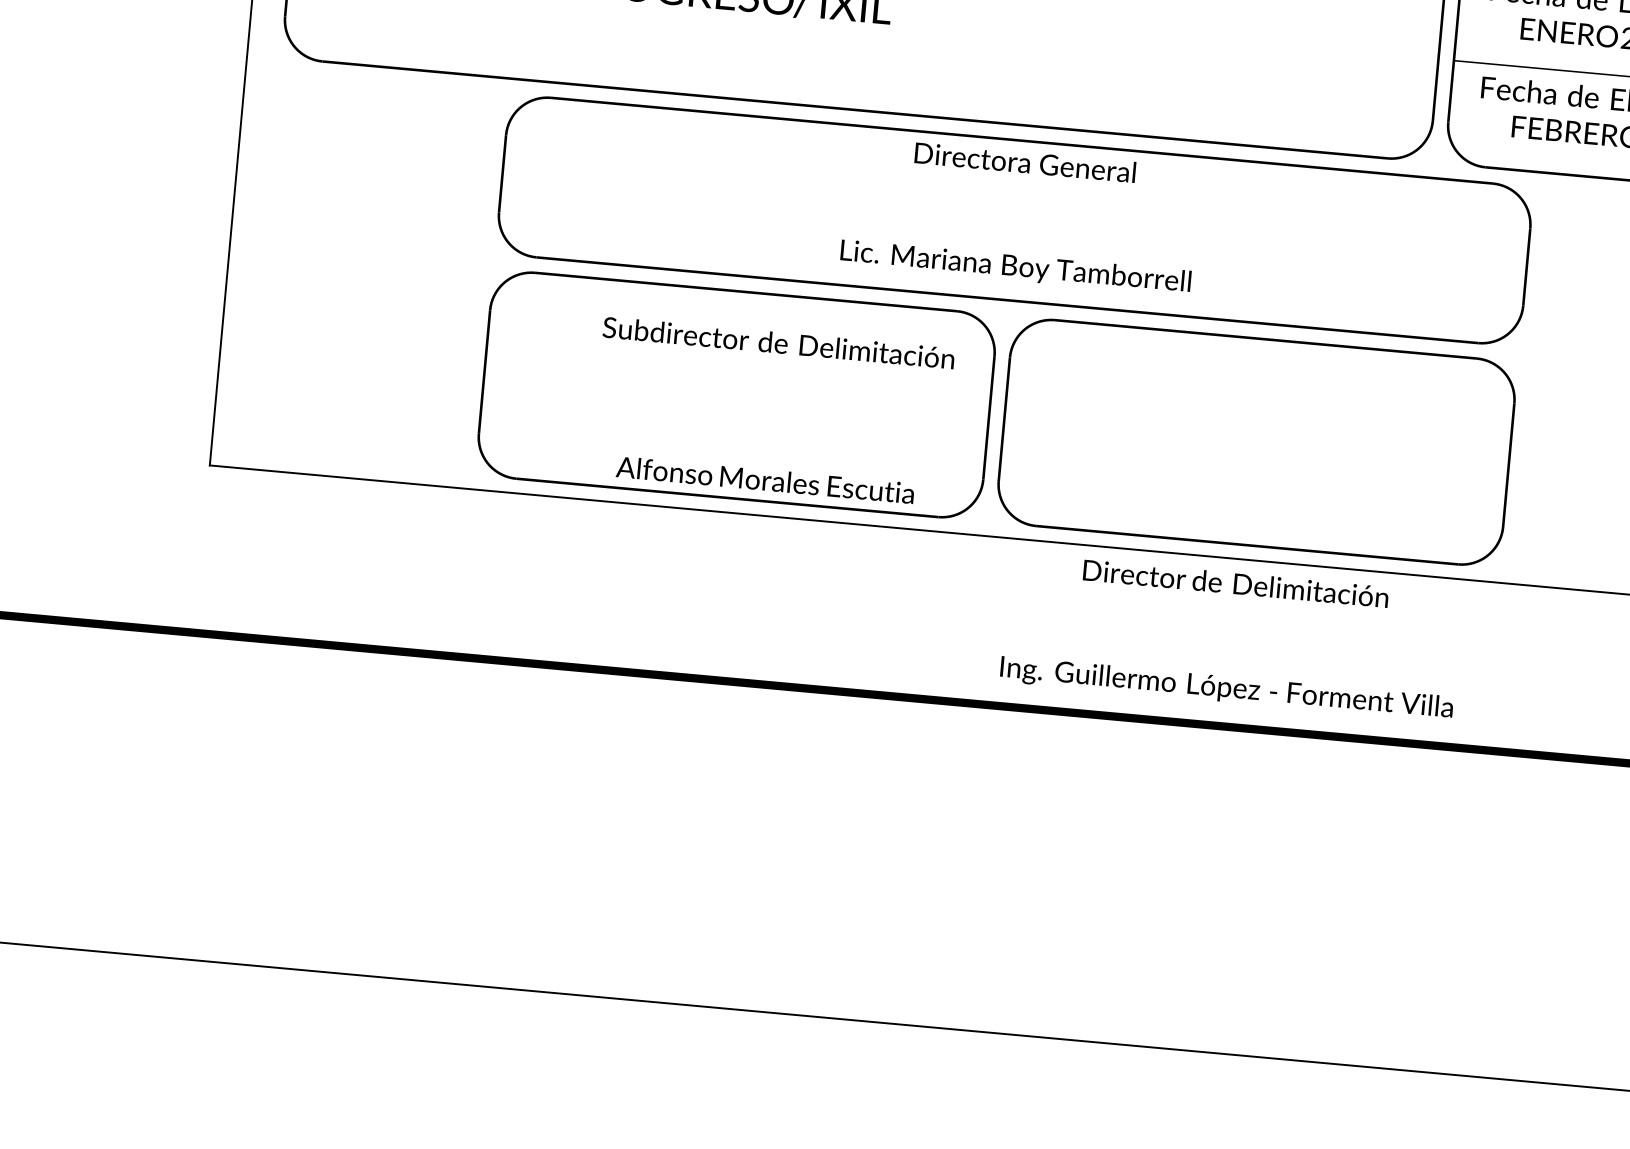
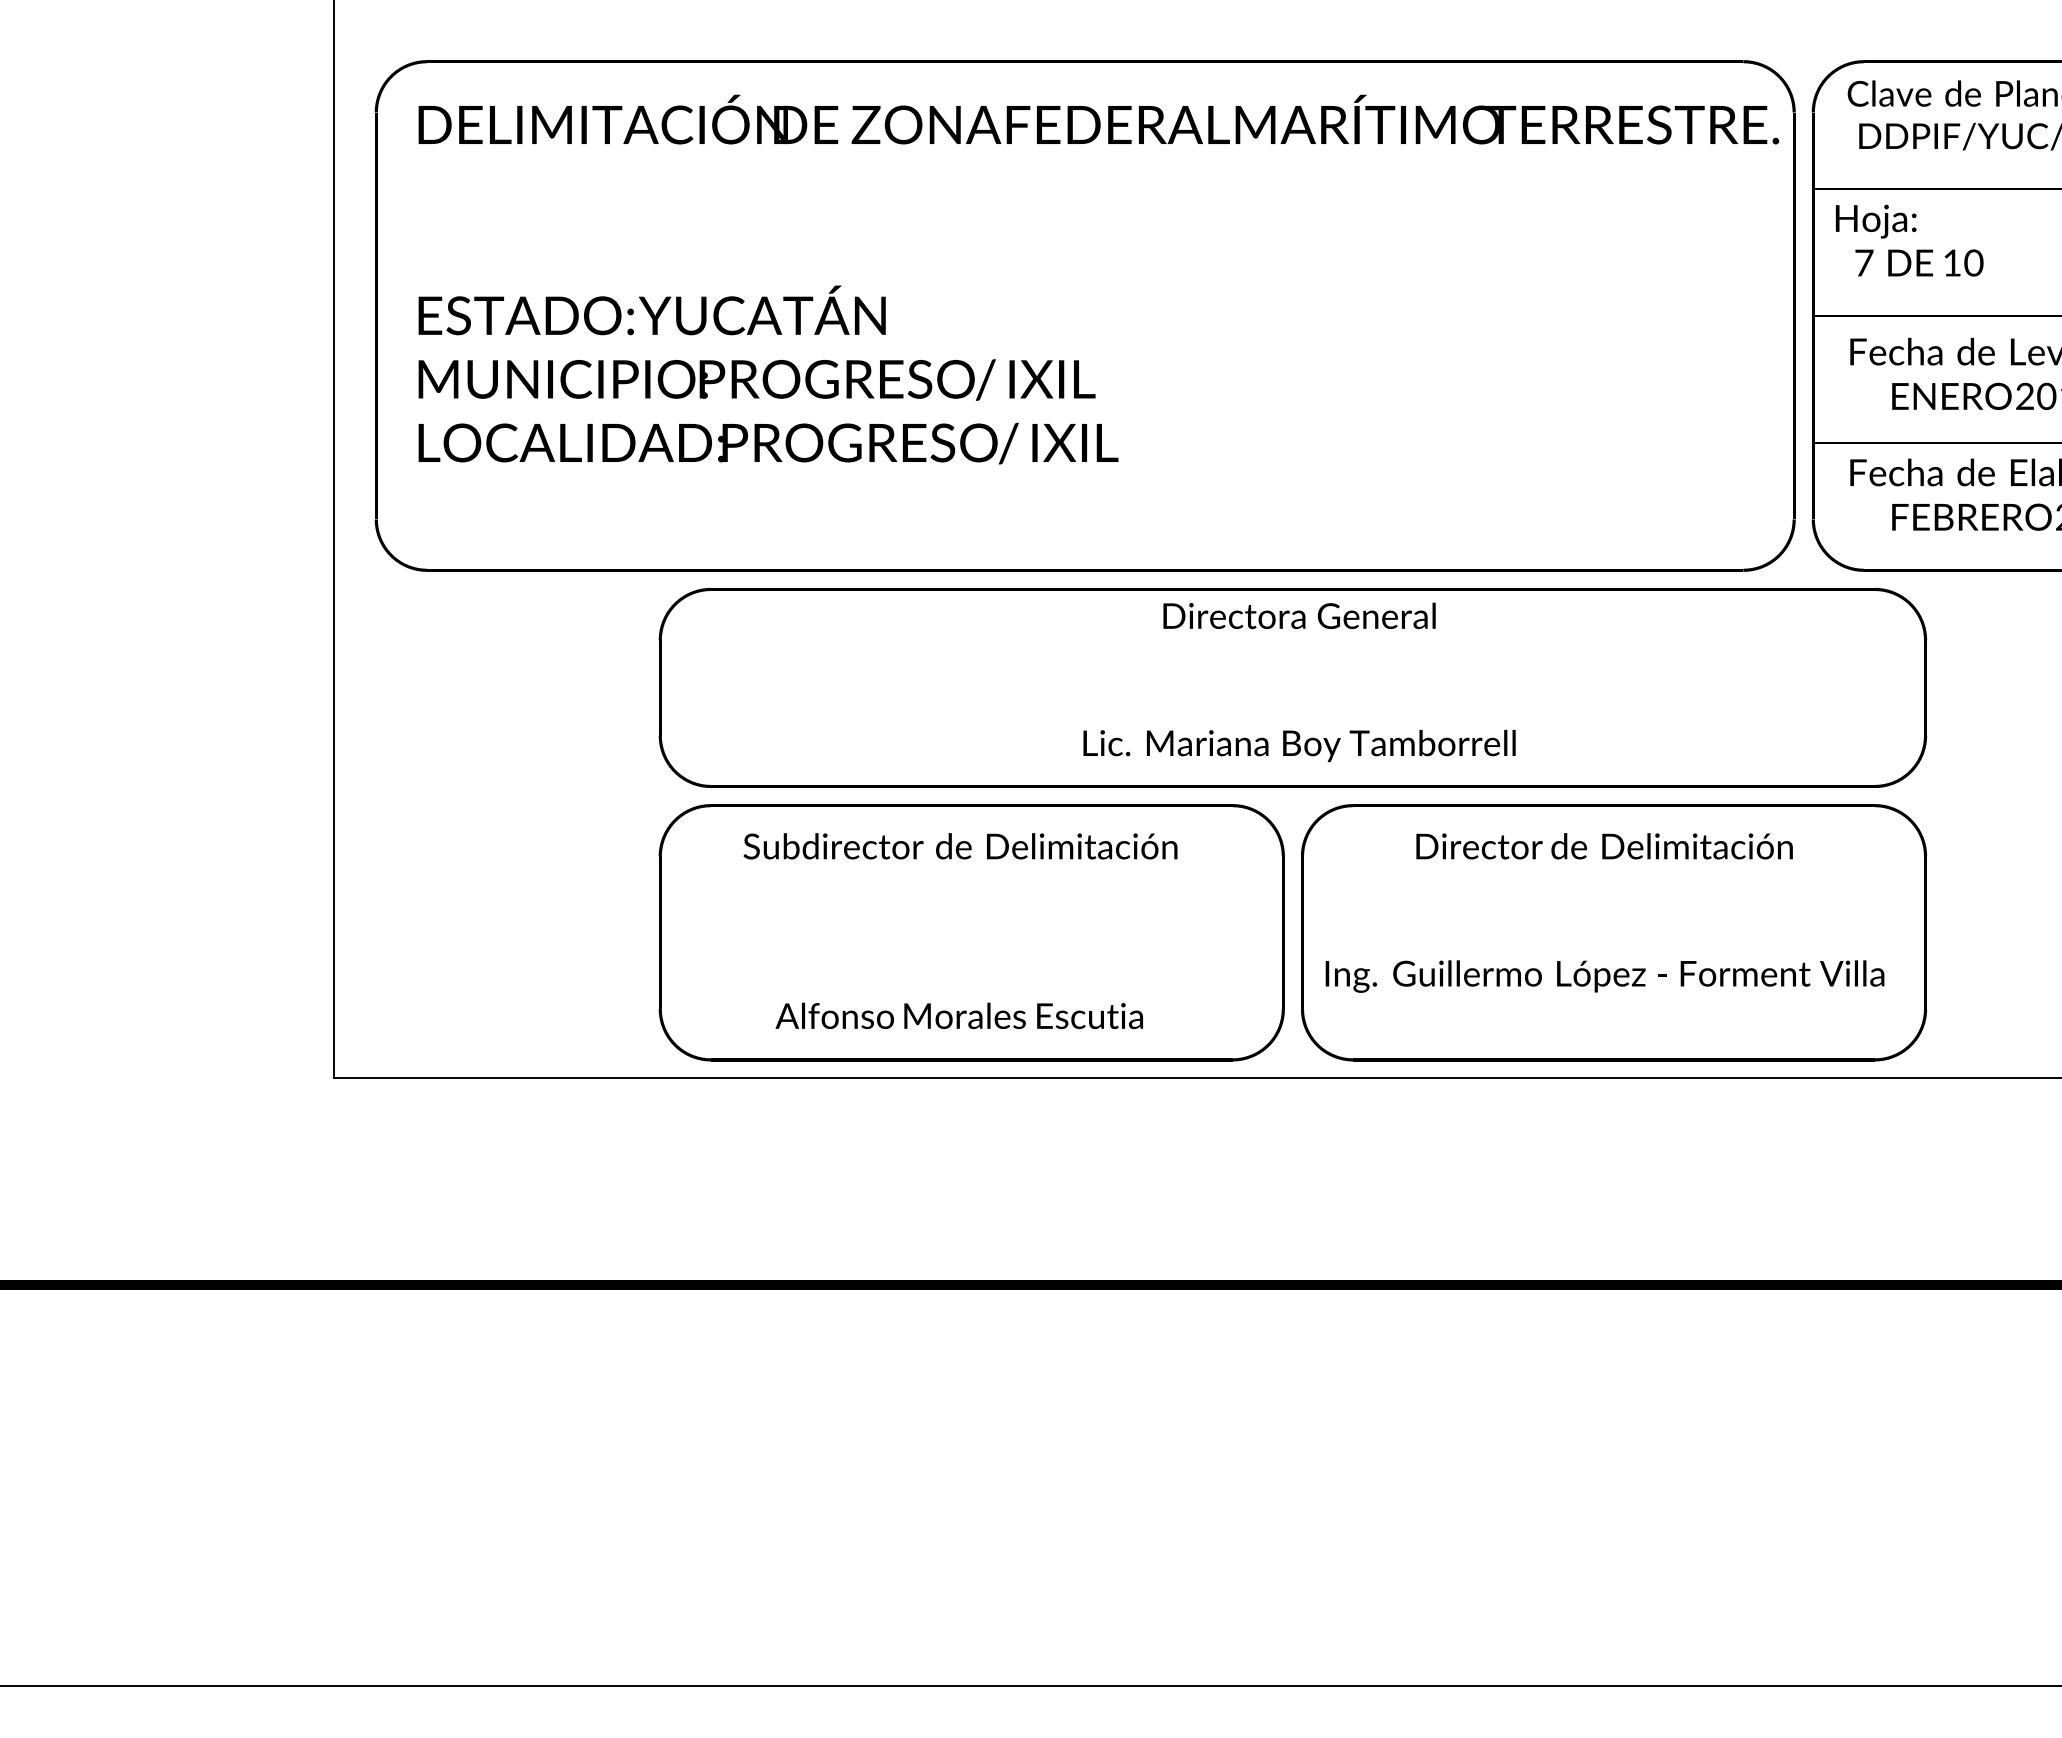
text: (772, 411) -> (960, 931), moved
text: (1231, 637) -> (1604, 912), moved

